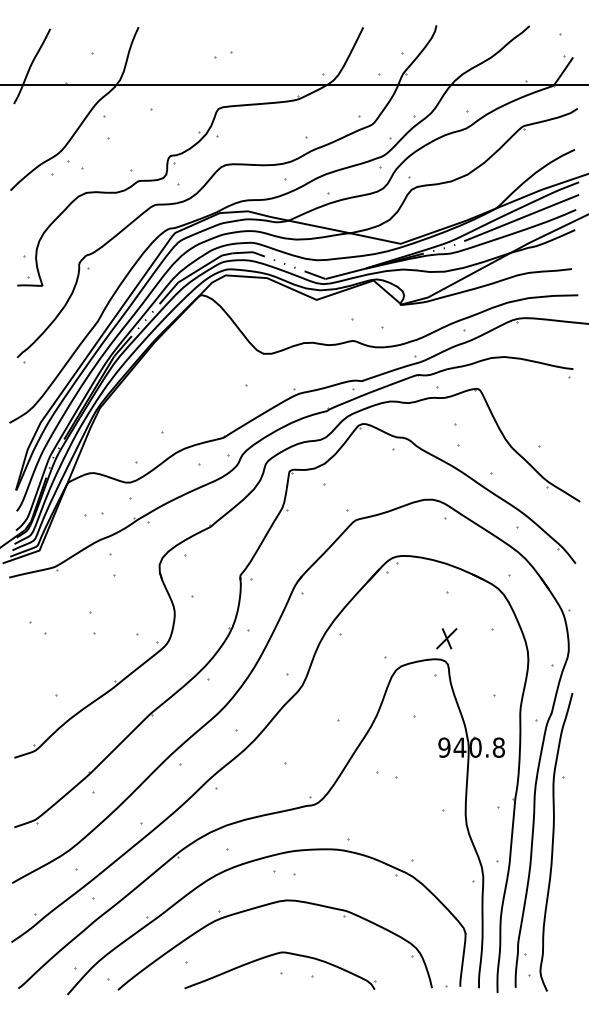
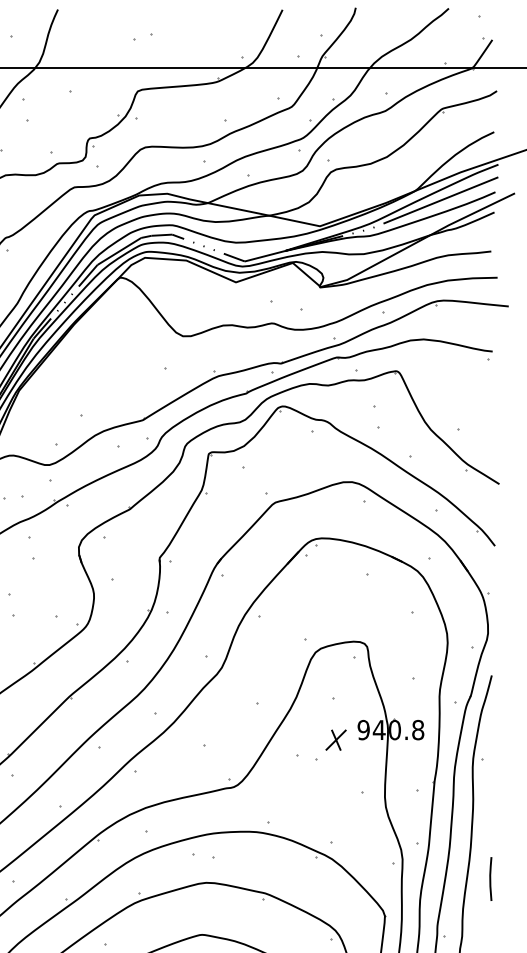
part: (446, 638) -> (335, 739), moved
line: (571, 896) -> (490, 878), added

